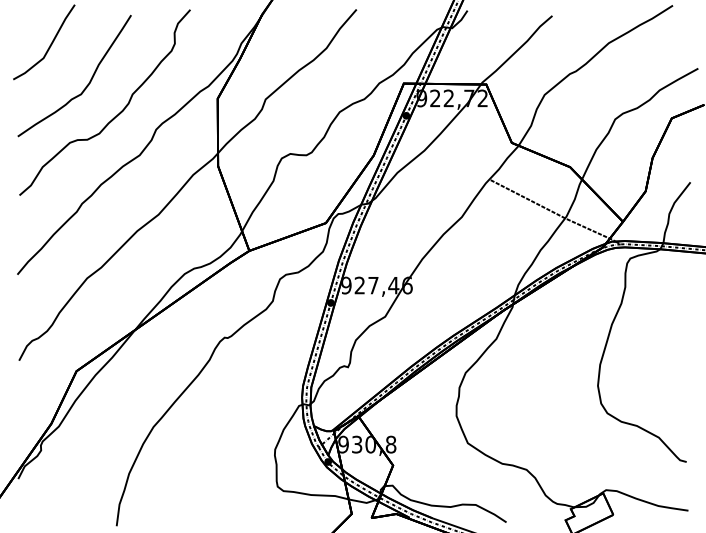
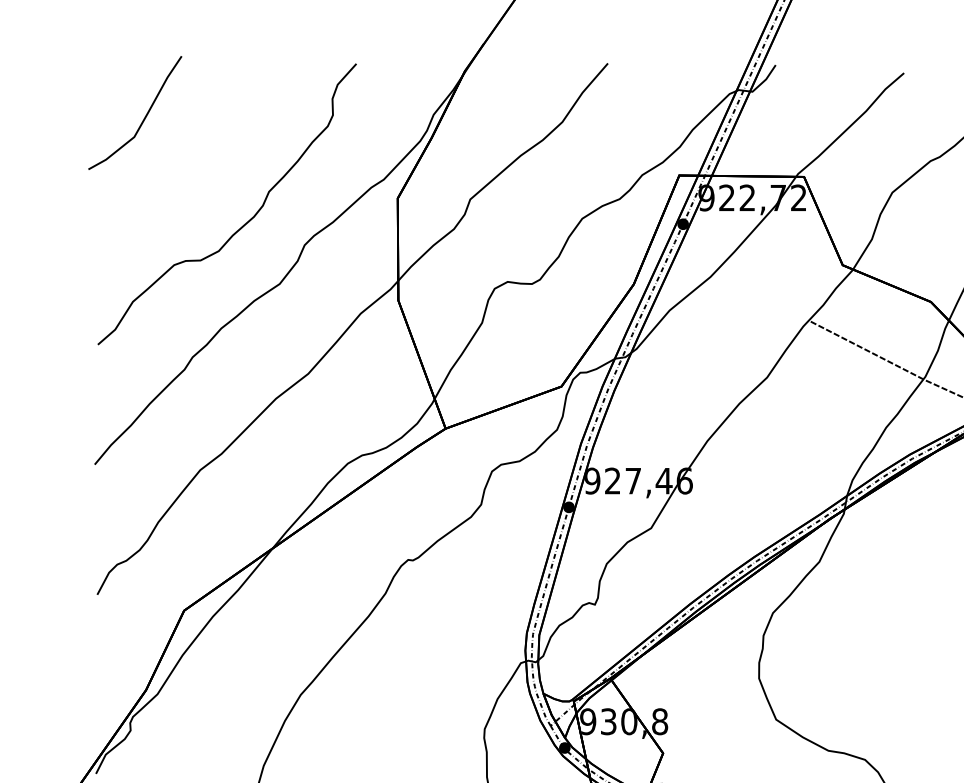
curve: (85, 86) -> (197, 179), removed

